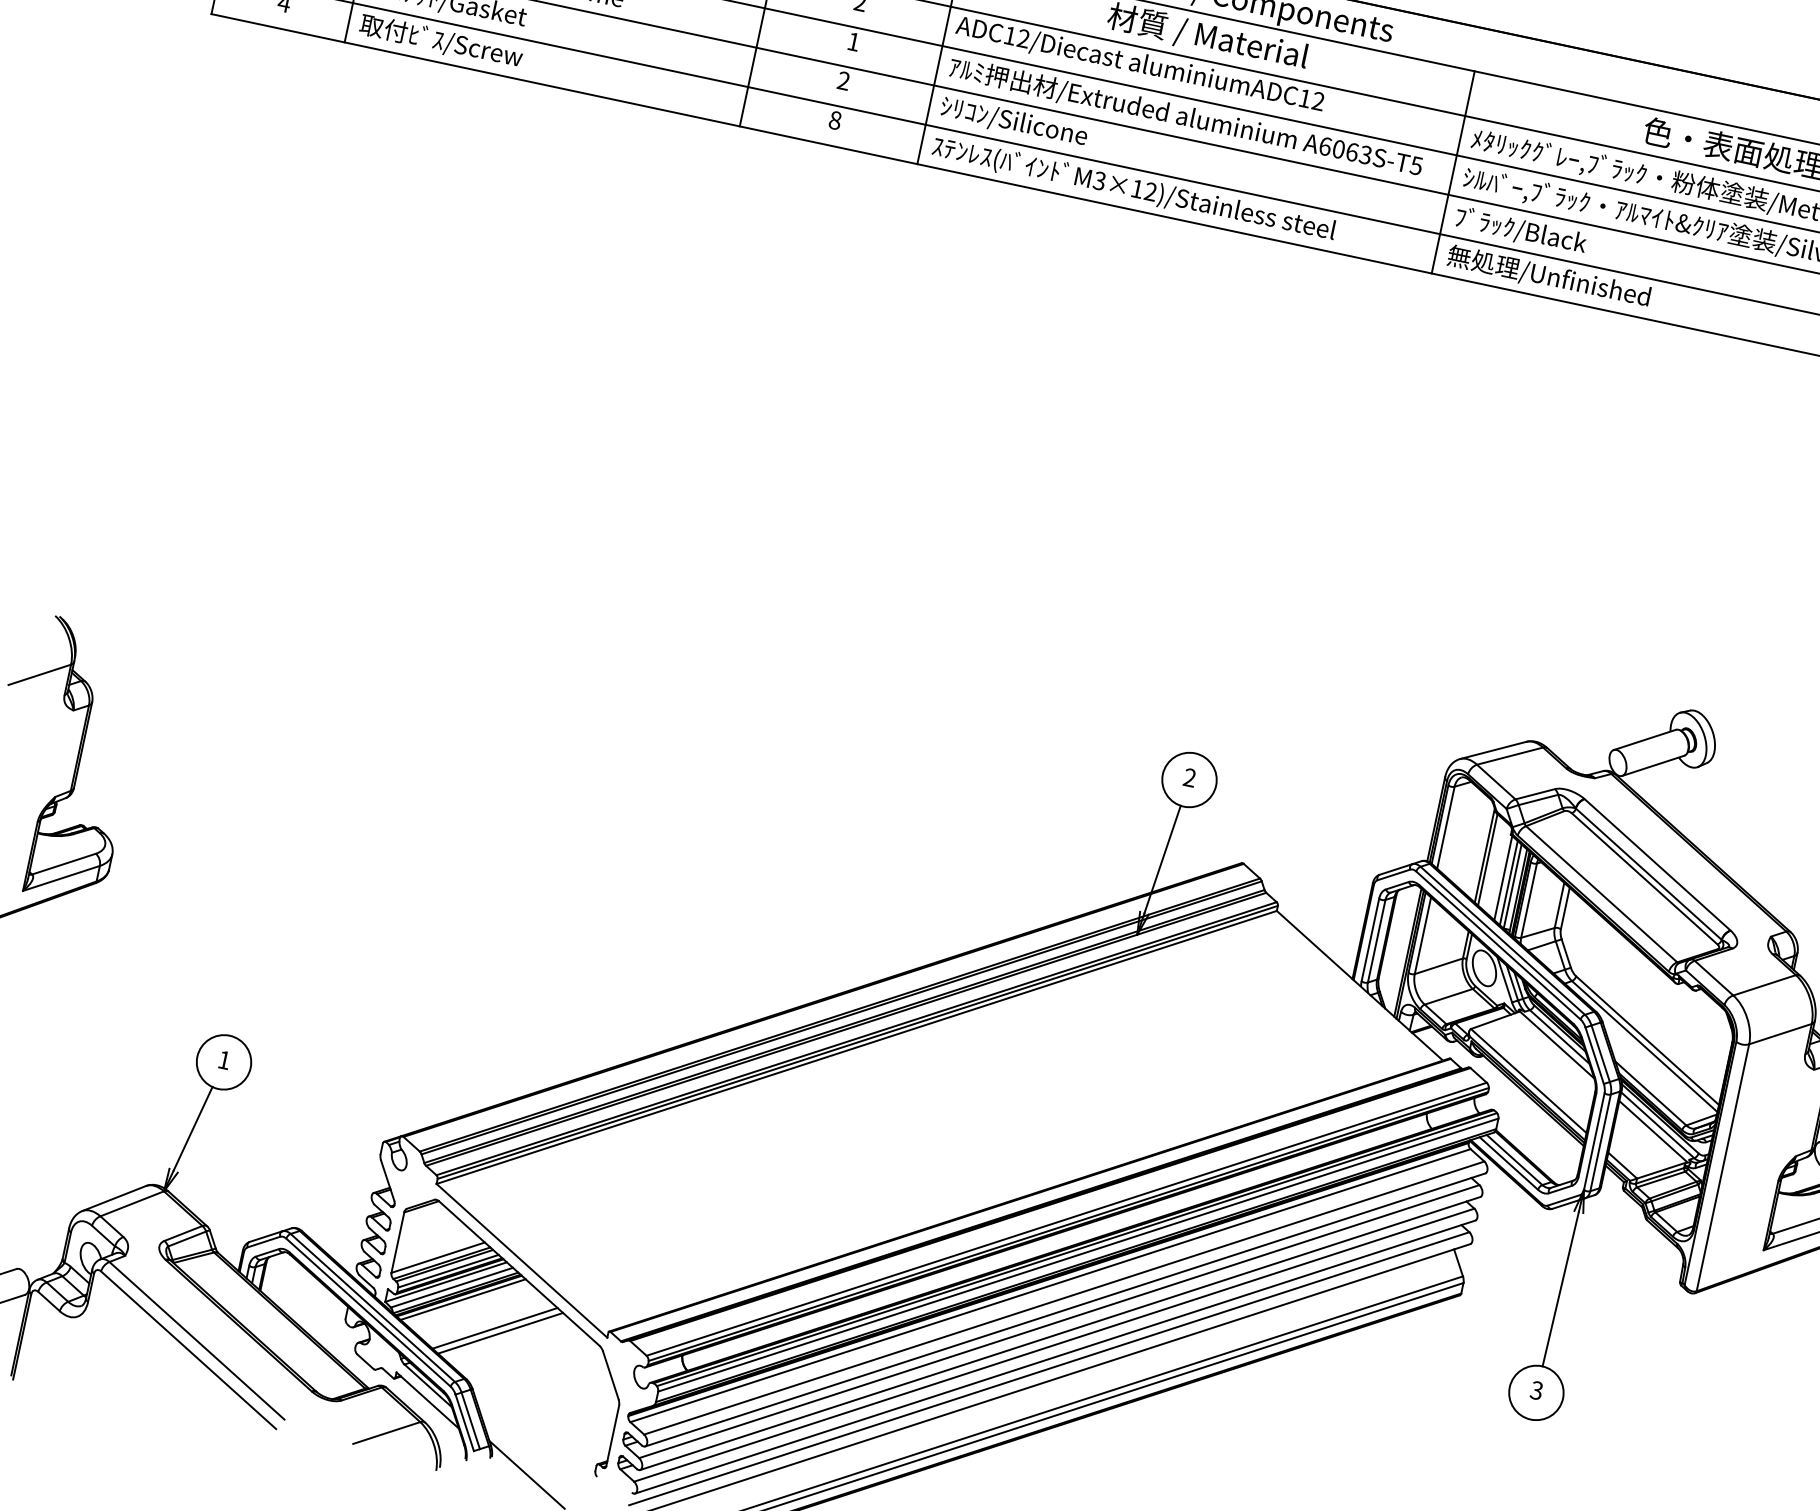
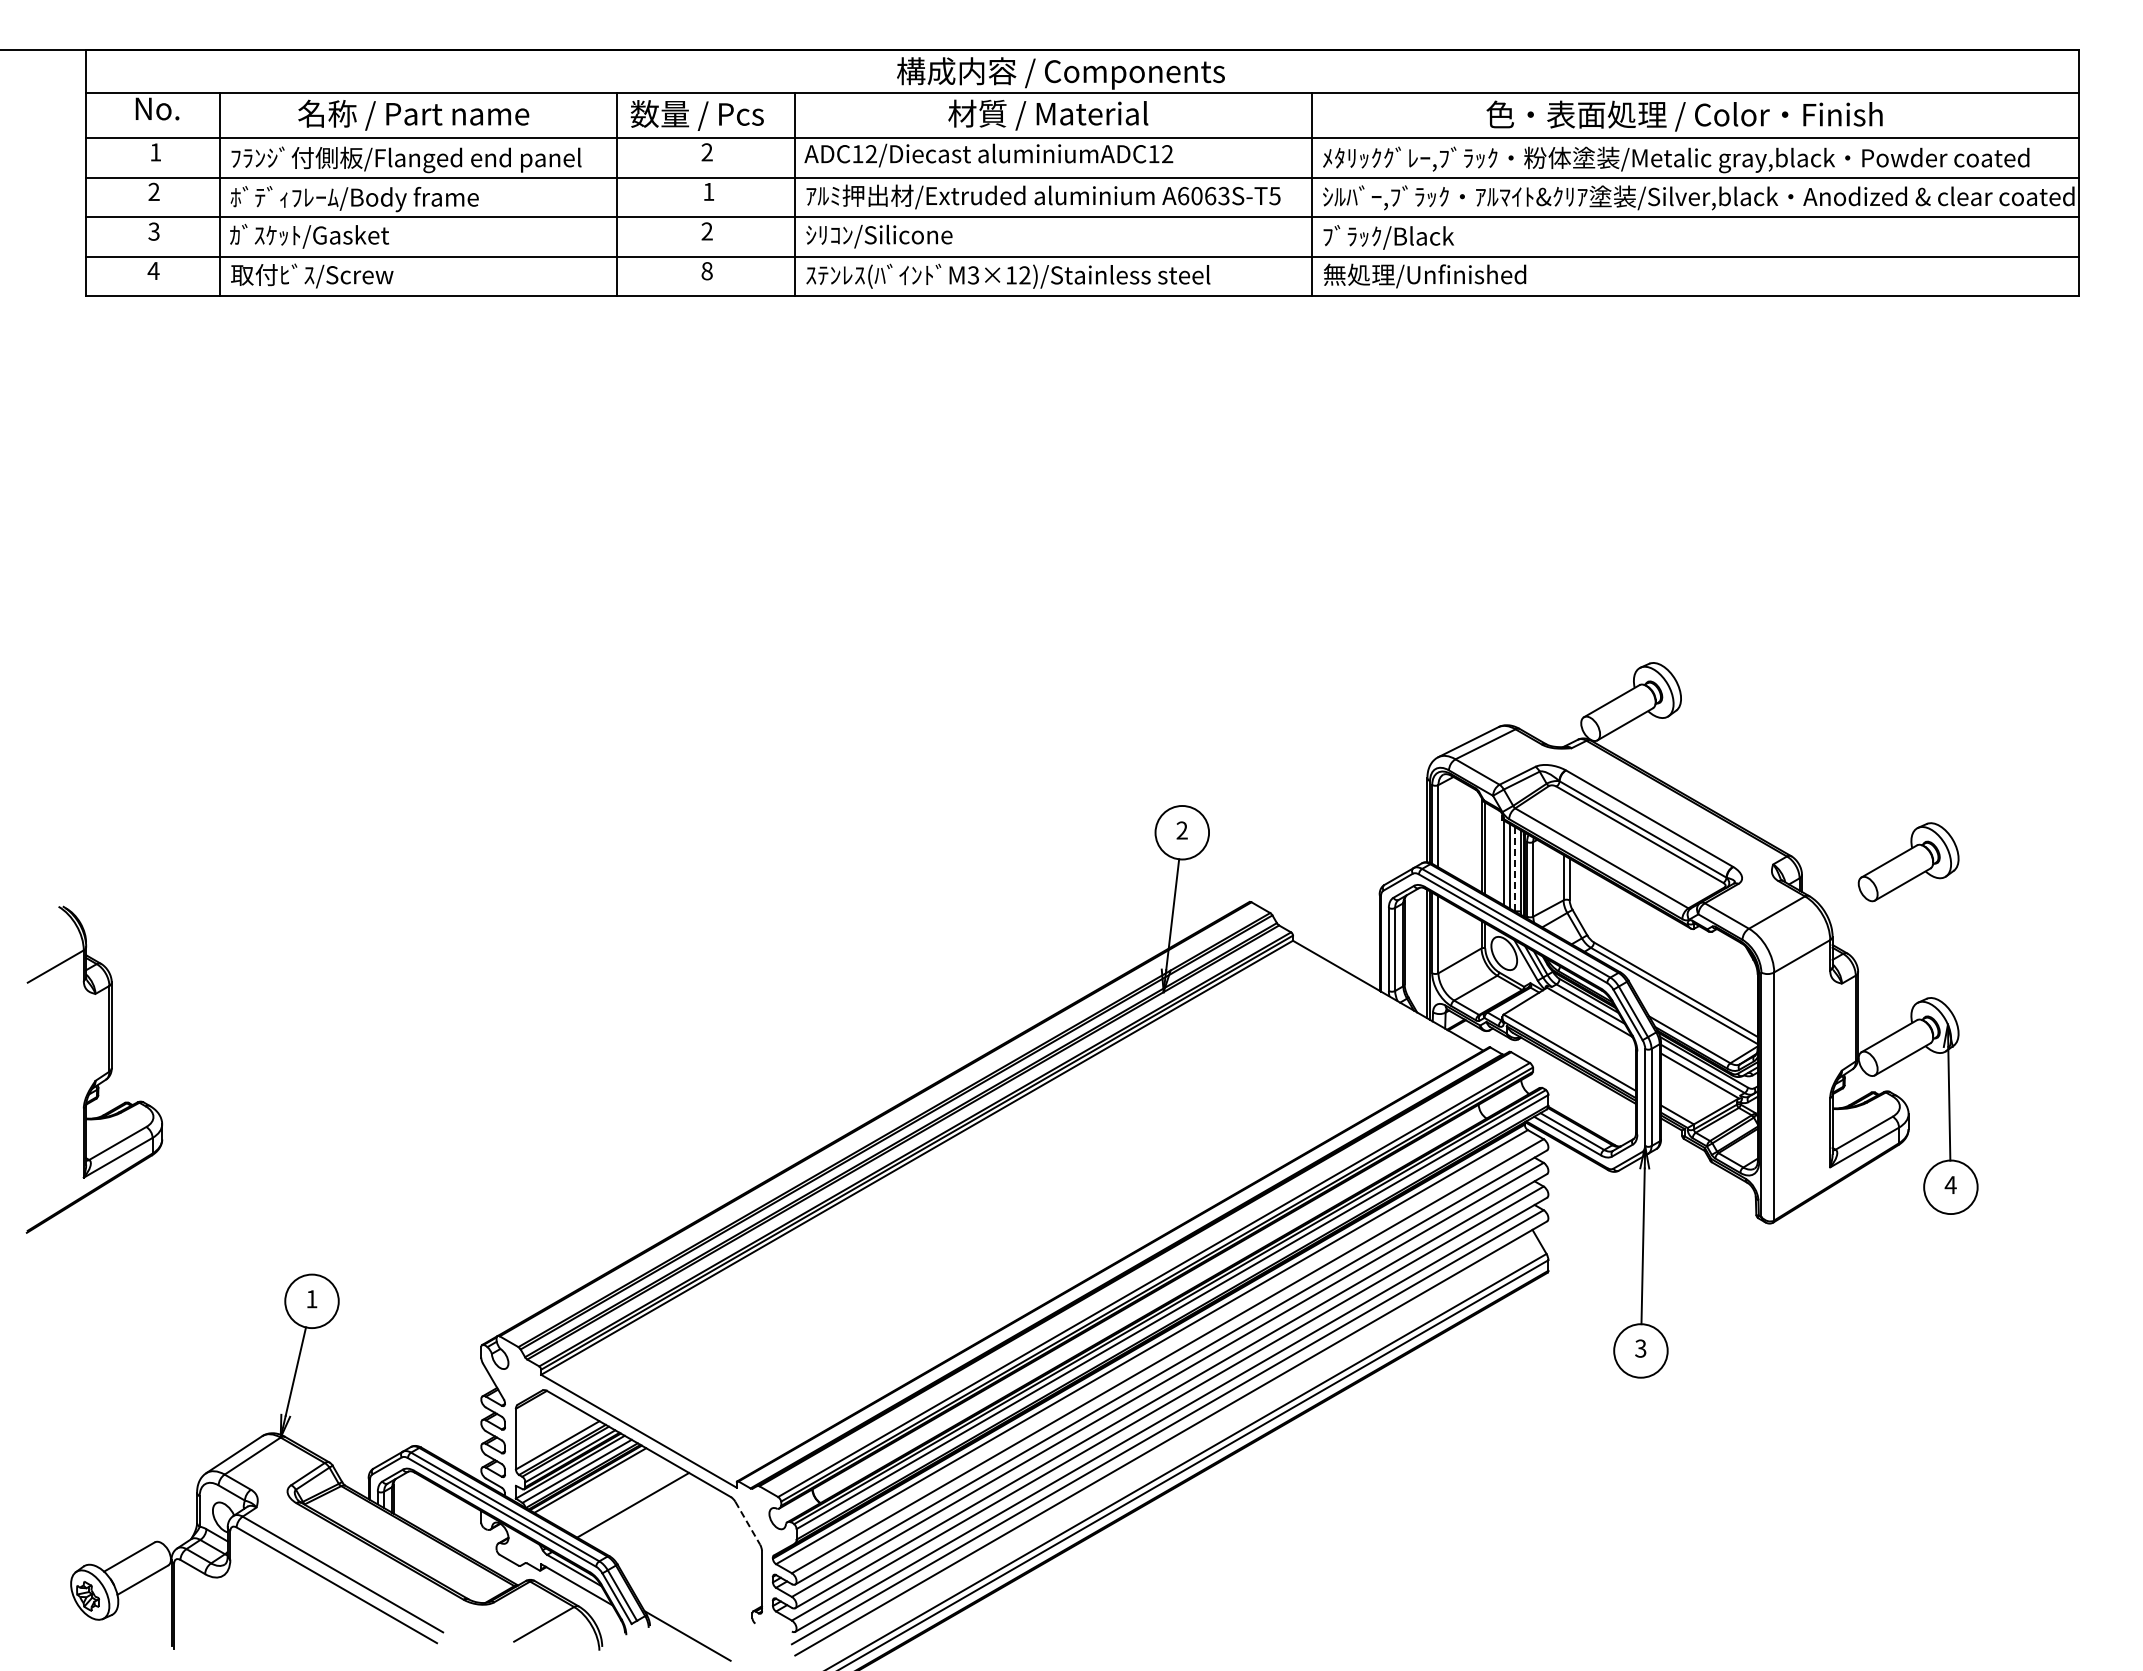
line: (1512, 886) -> (1514, 869), solid -> dashed
line: (494, 1328) -> (626, 1501), removed
line: (610, 1375) -> (747, 1523), solid -> dashed

